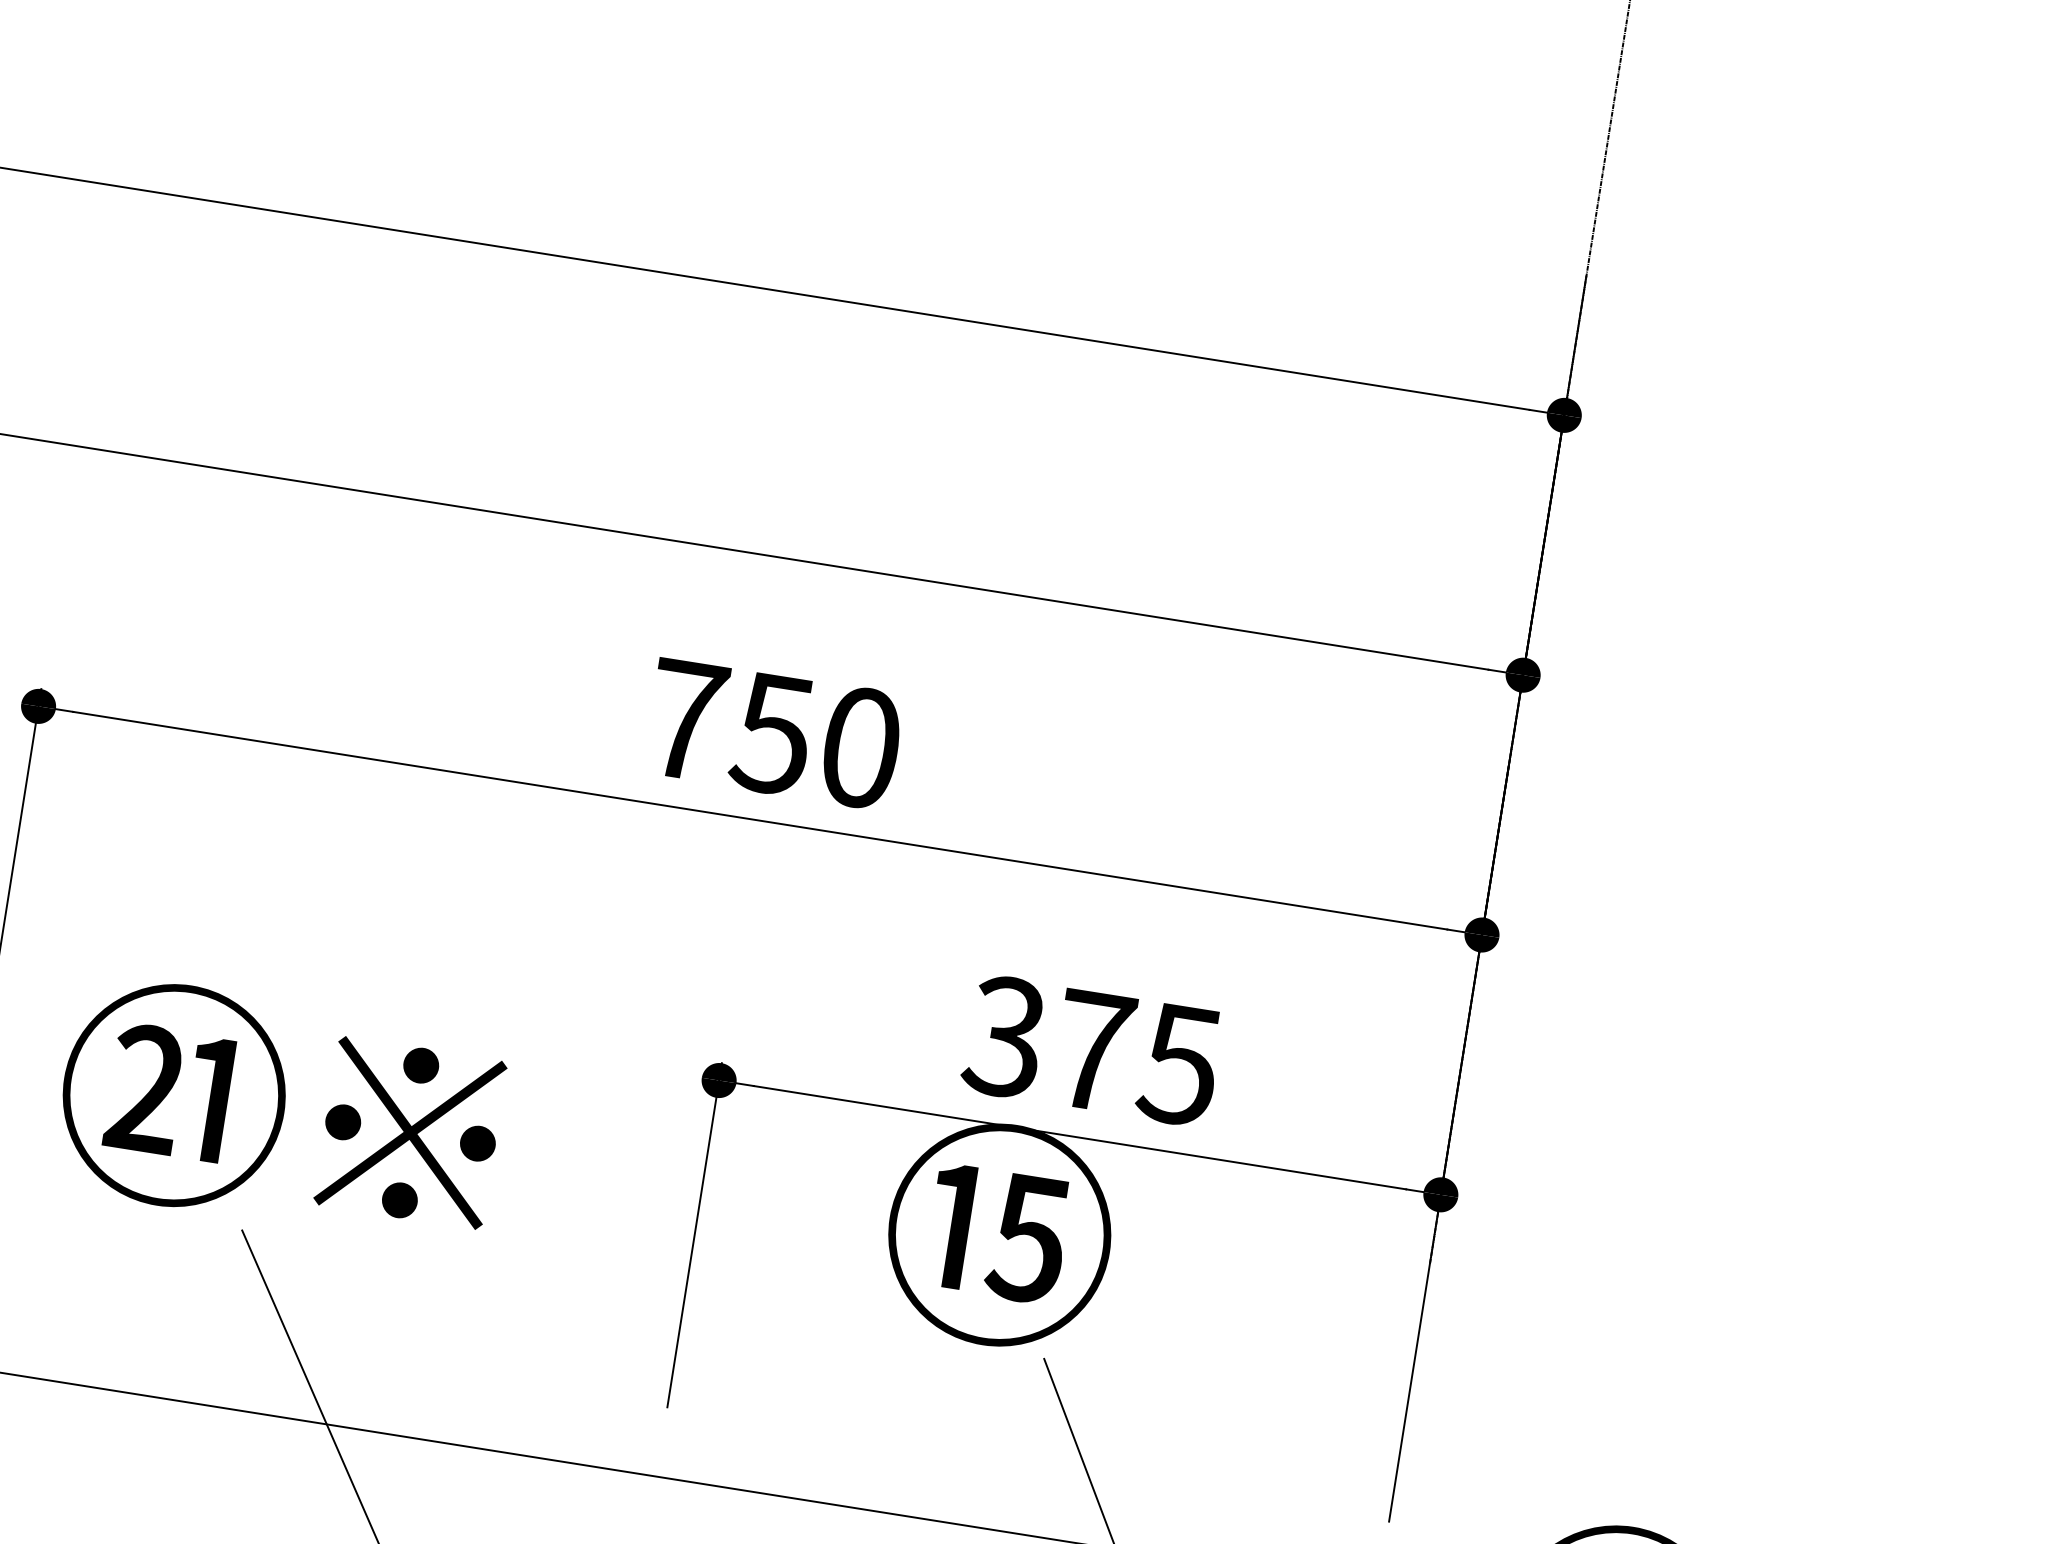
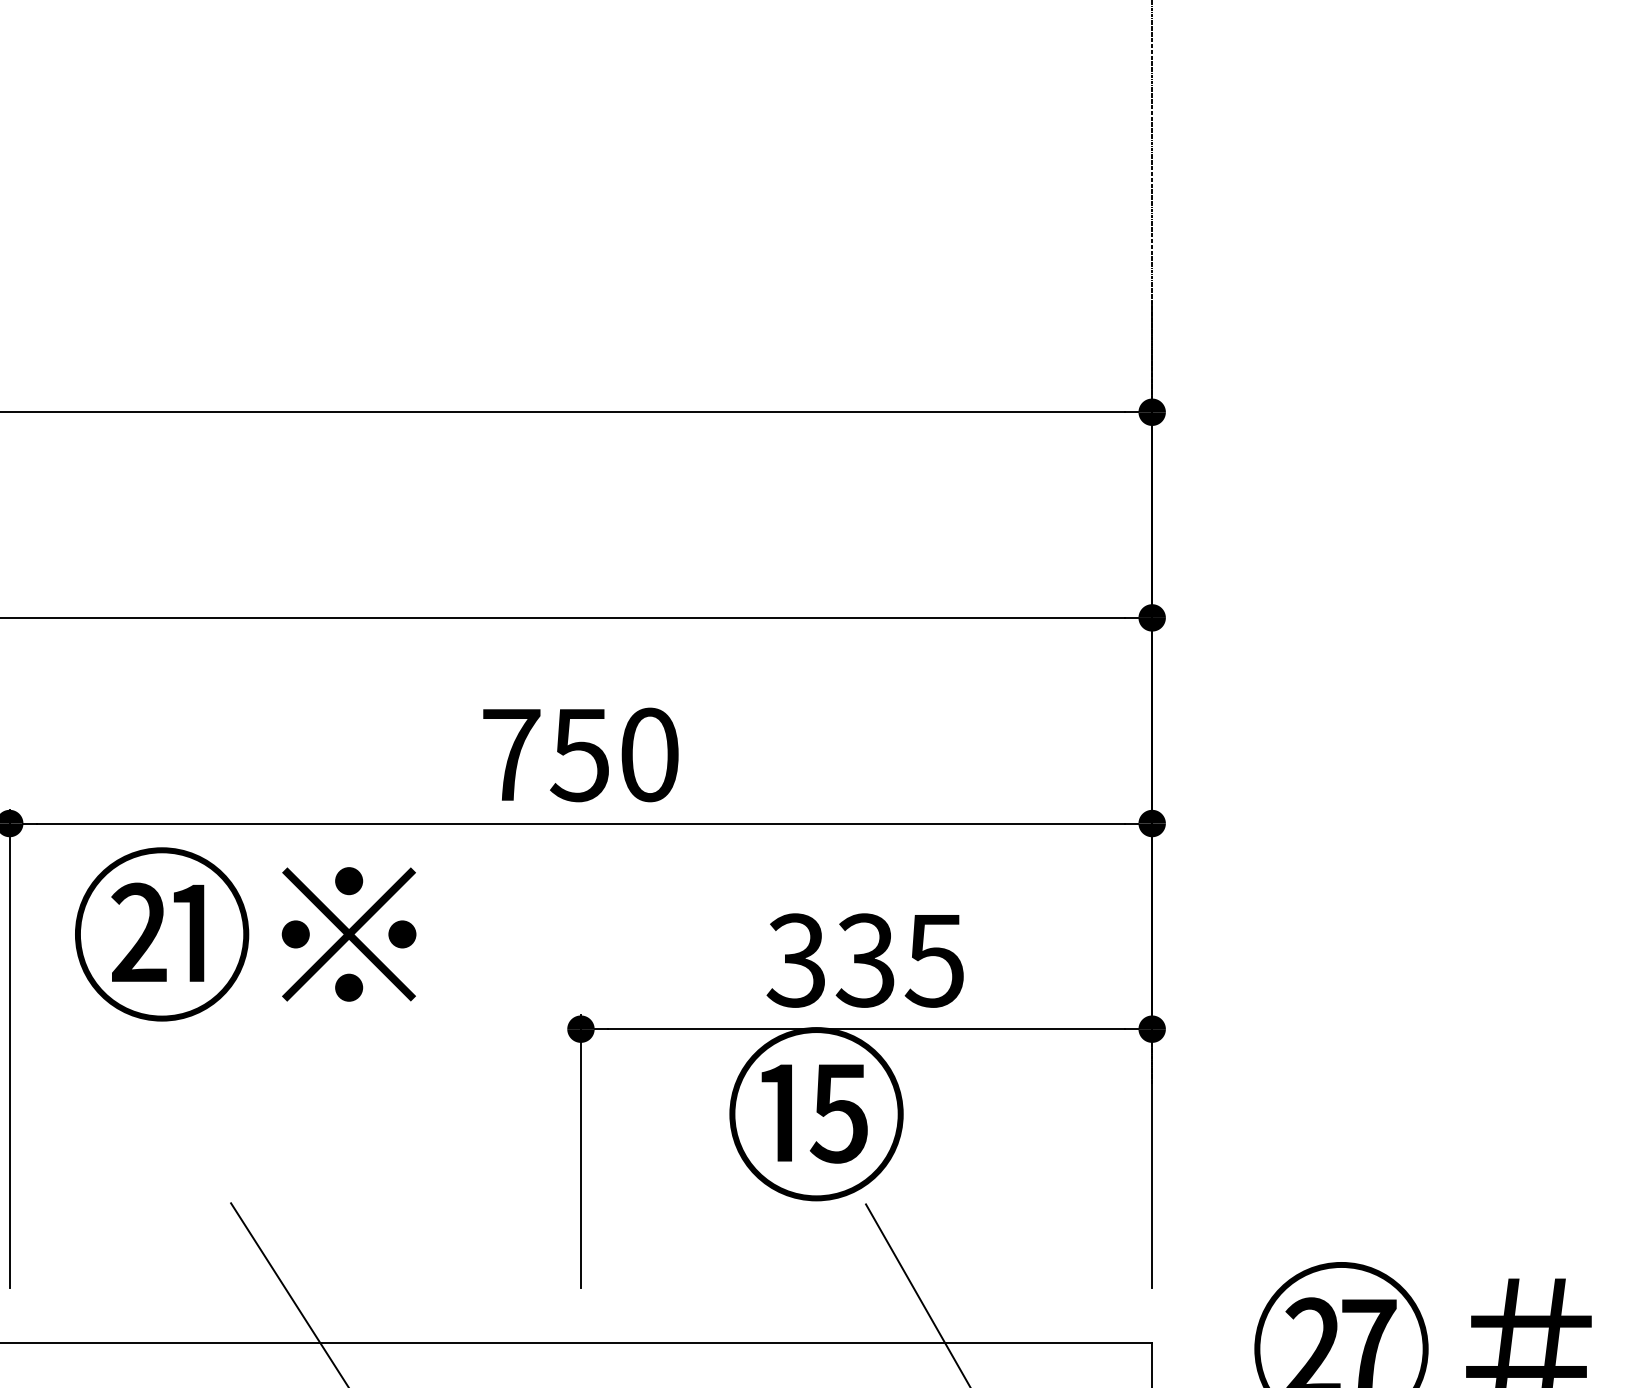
text: (1092, 1050) -> (865, 960), 375 -> 335
text: (279, 1112) -> (245, 934), moved

